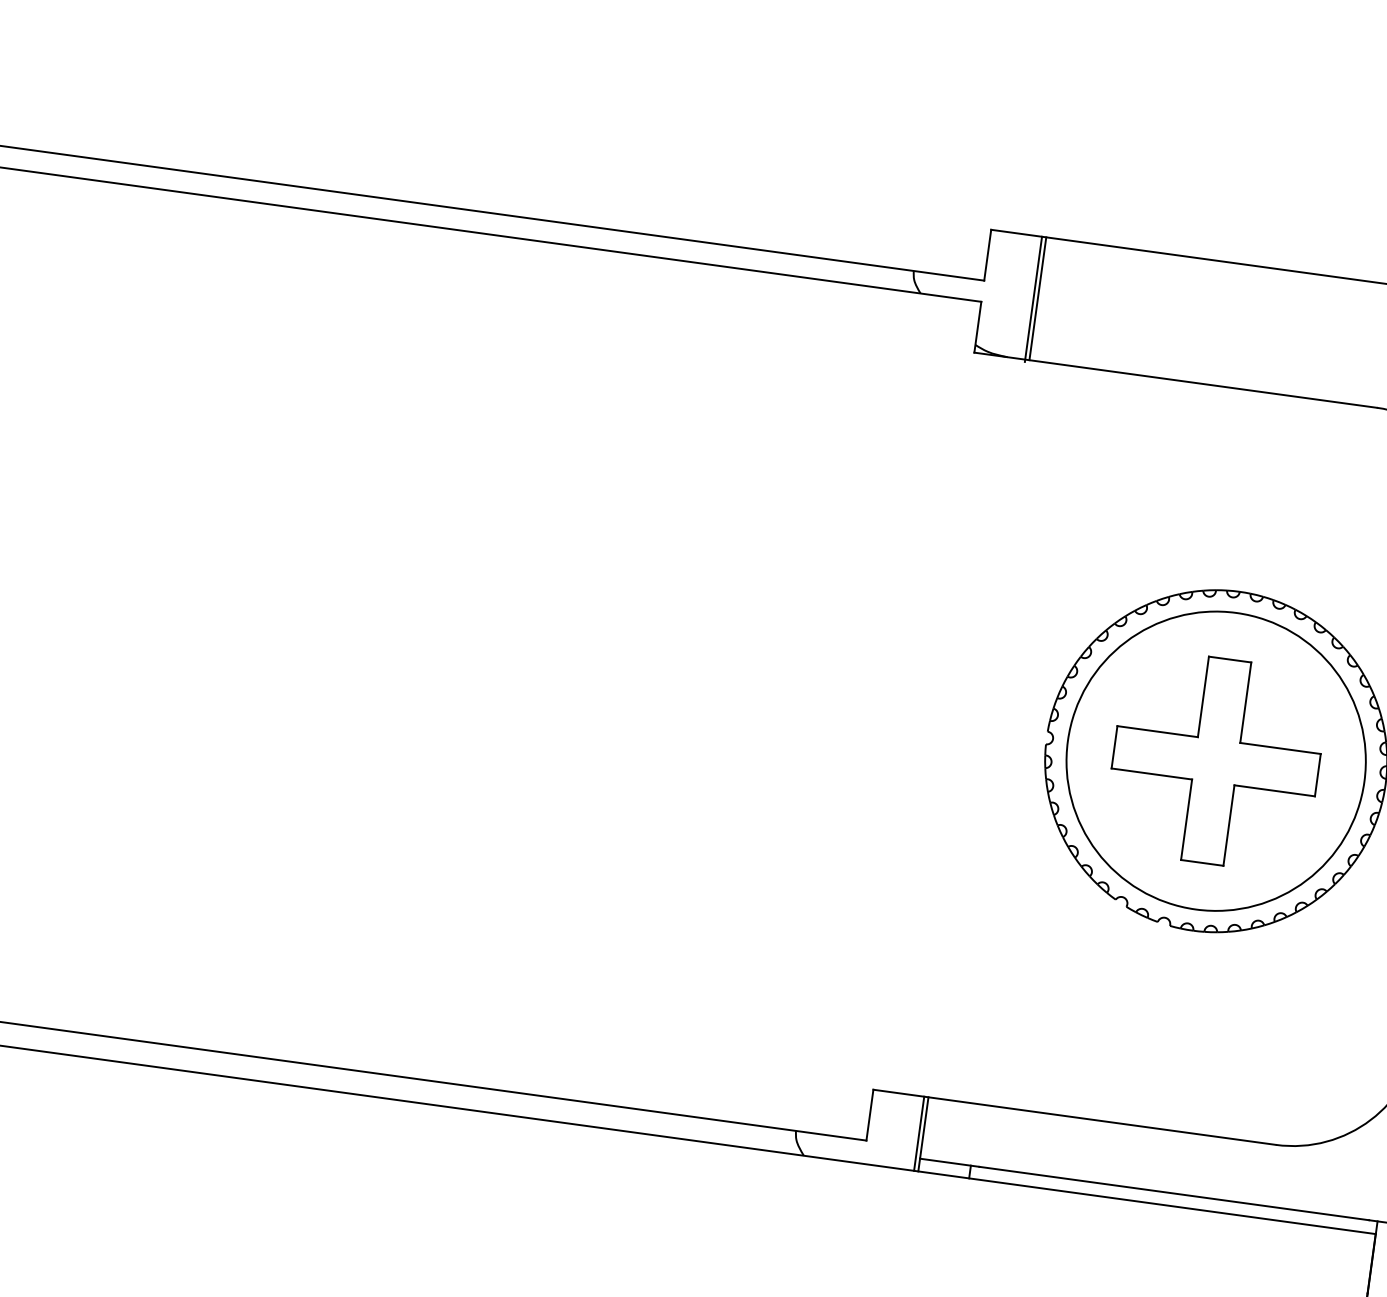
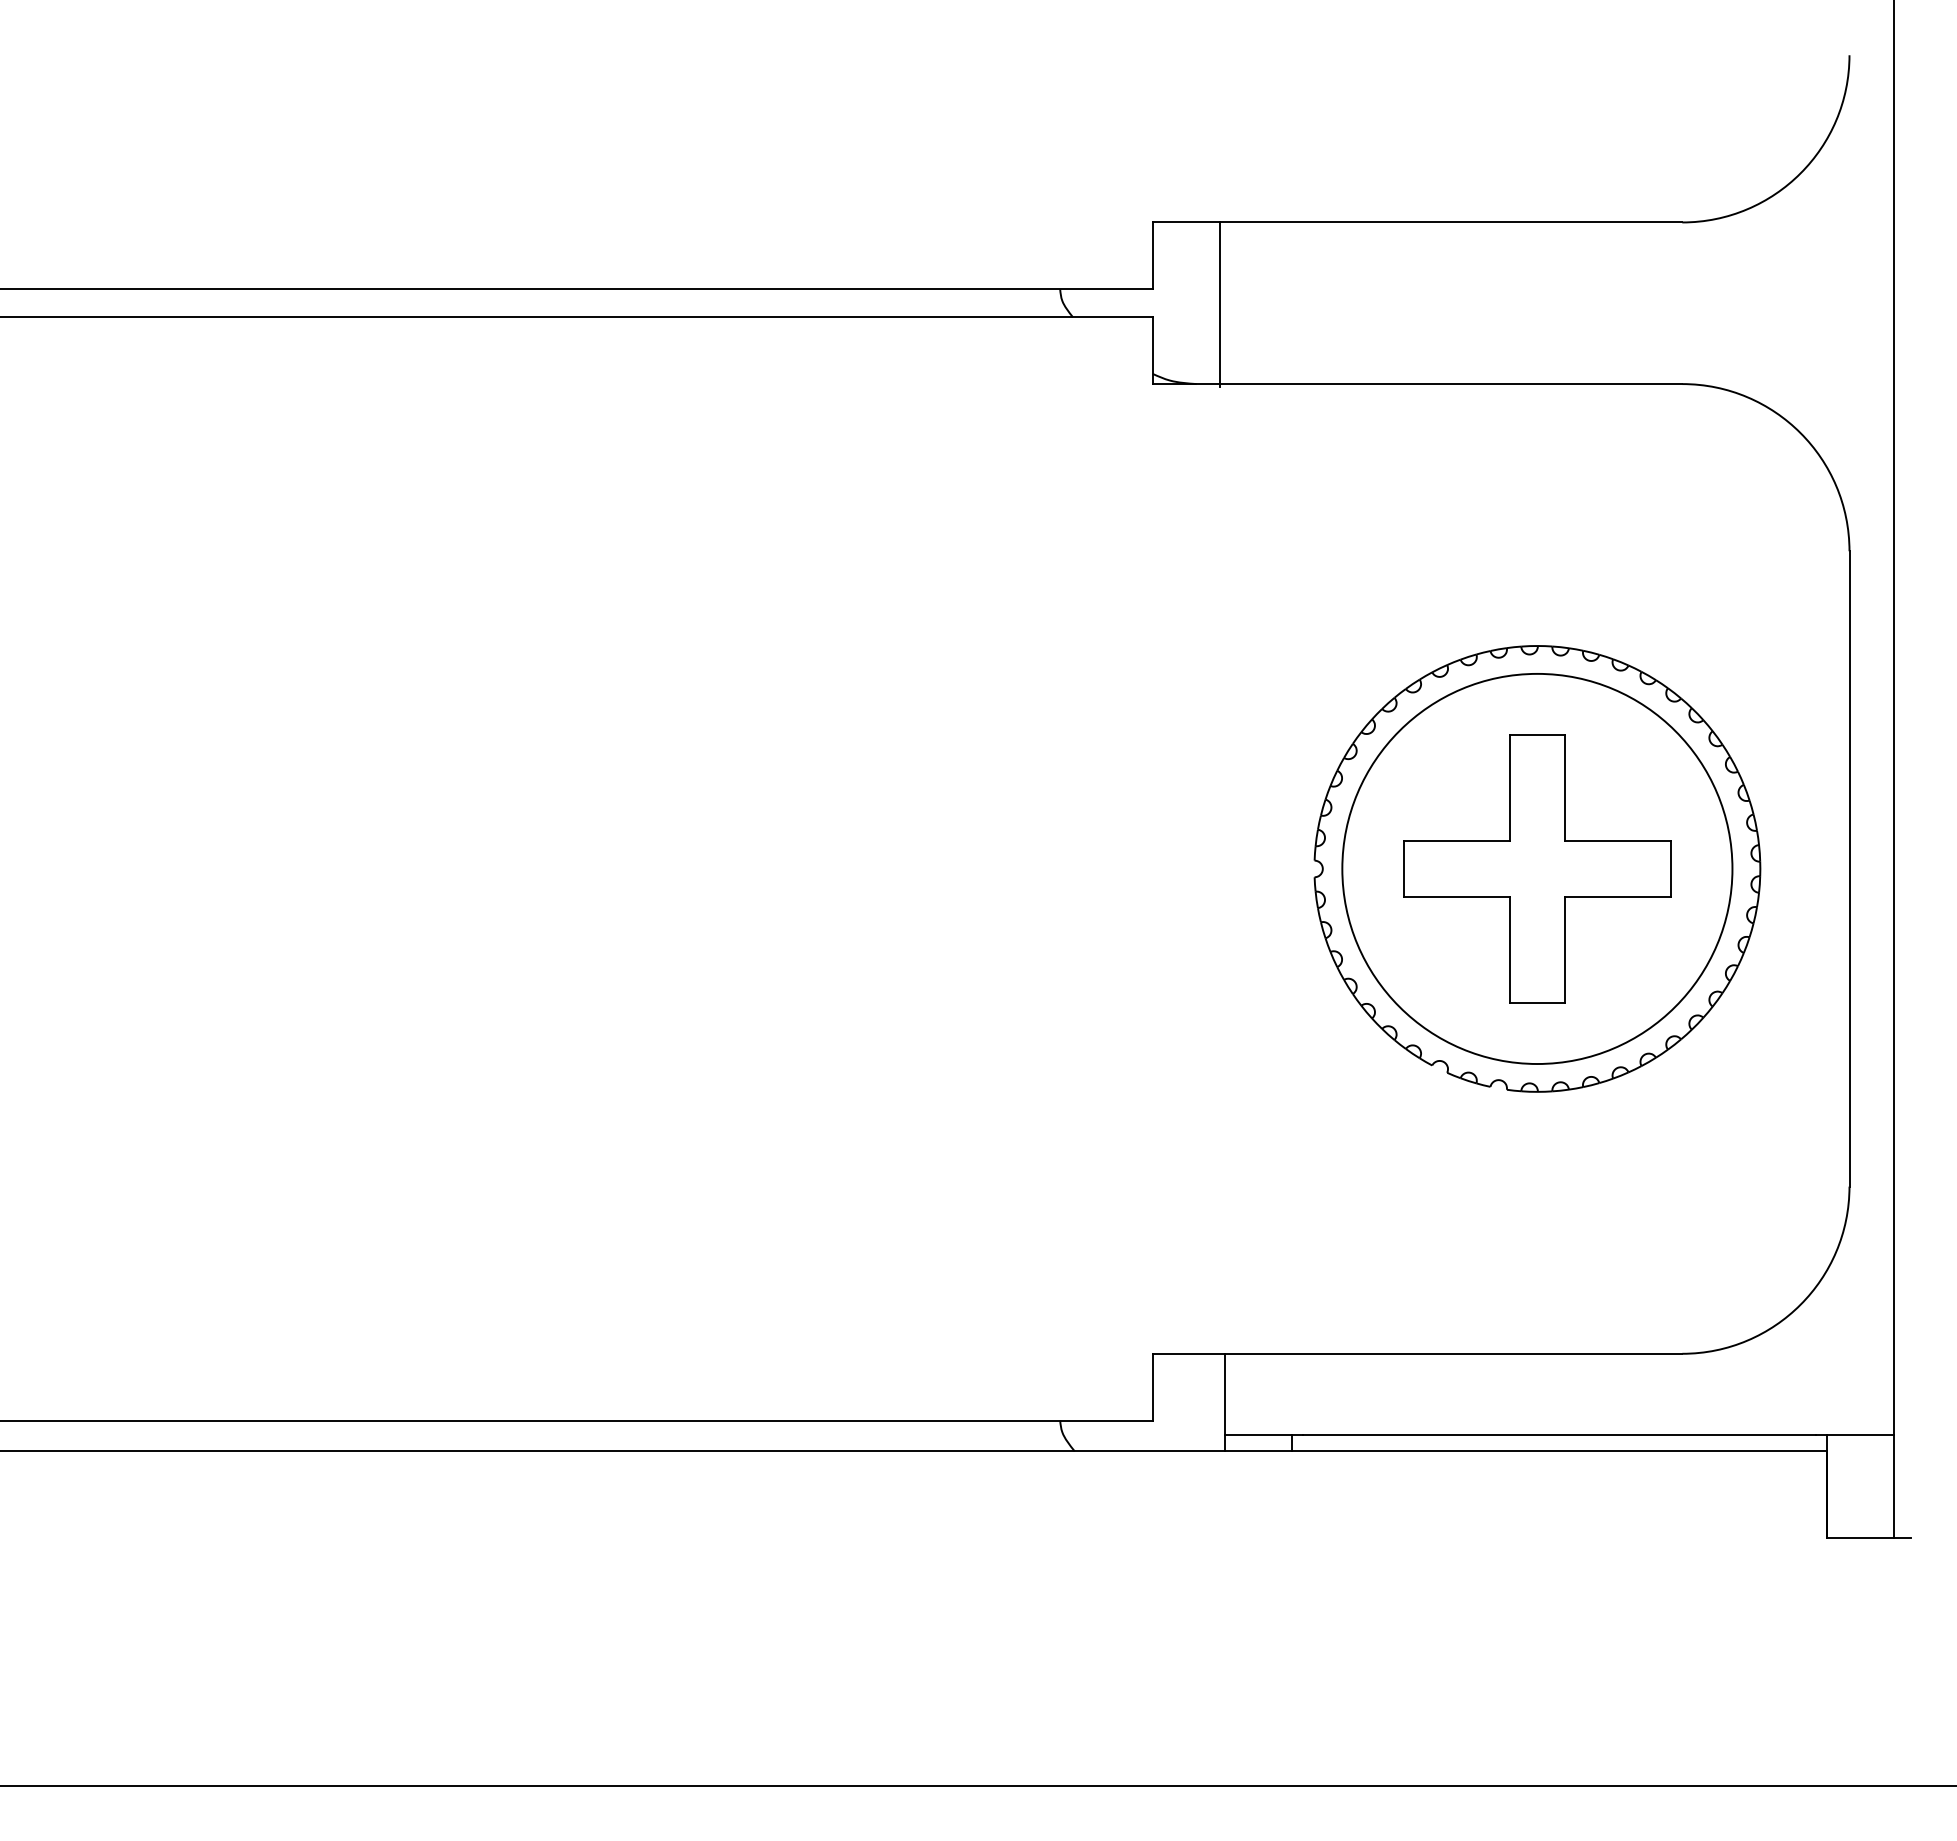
line: (1037, 298) -> (1225, 303), removed
line: (919, 1133) -> (1219, 1402), removed

